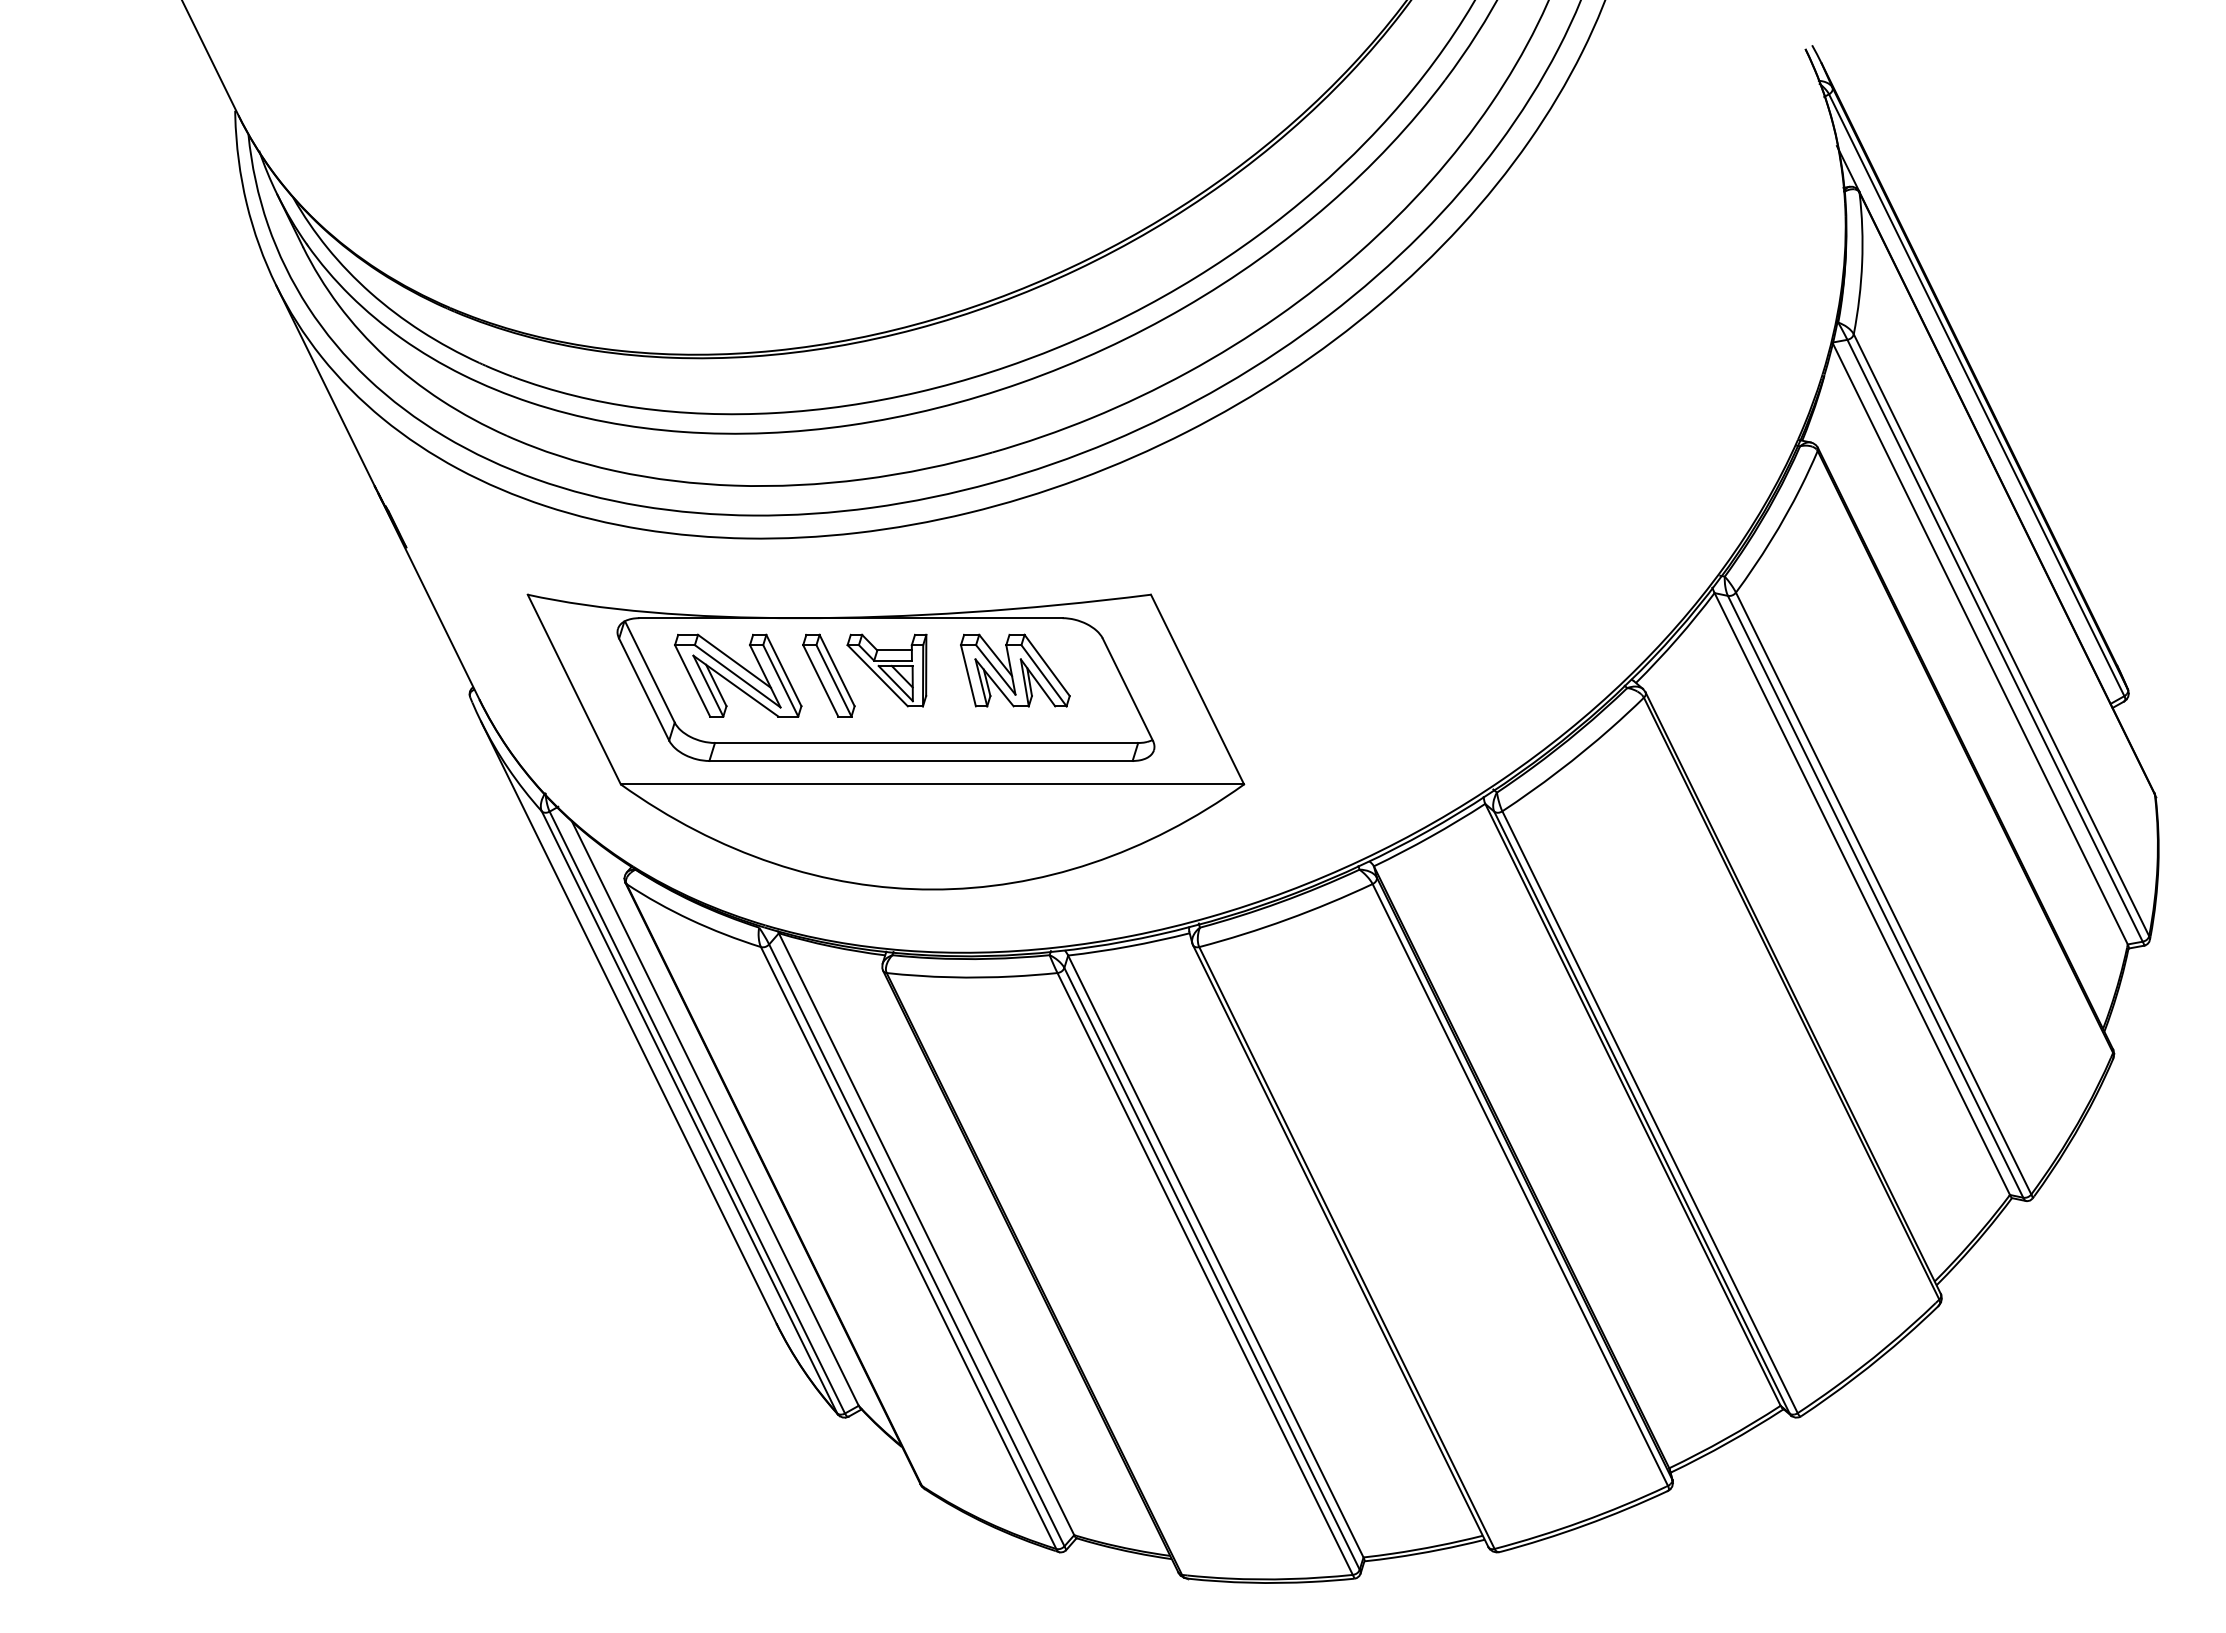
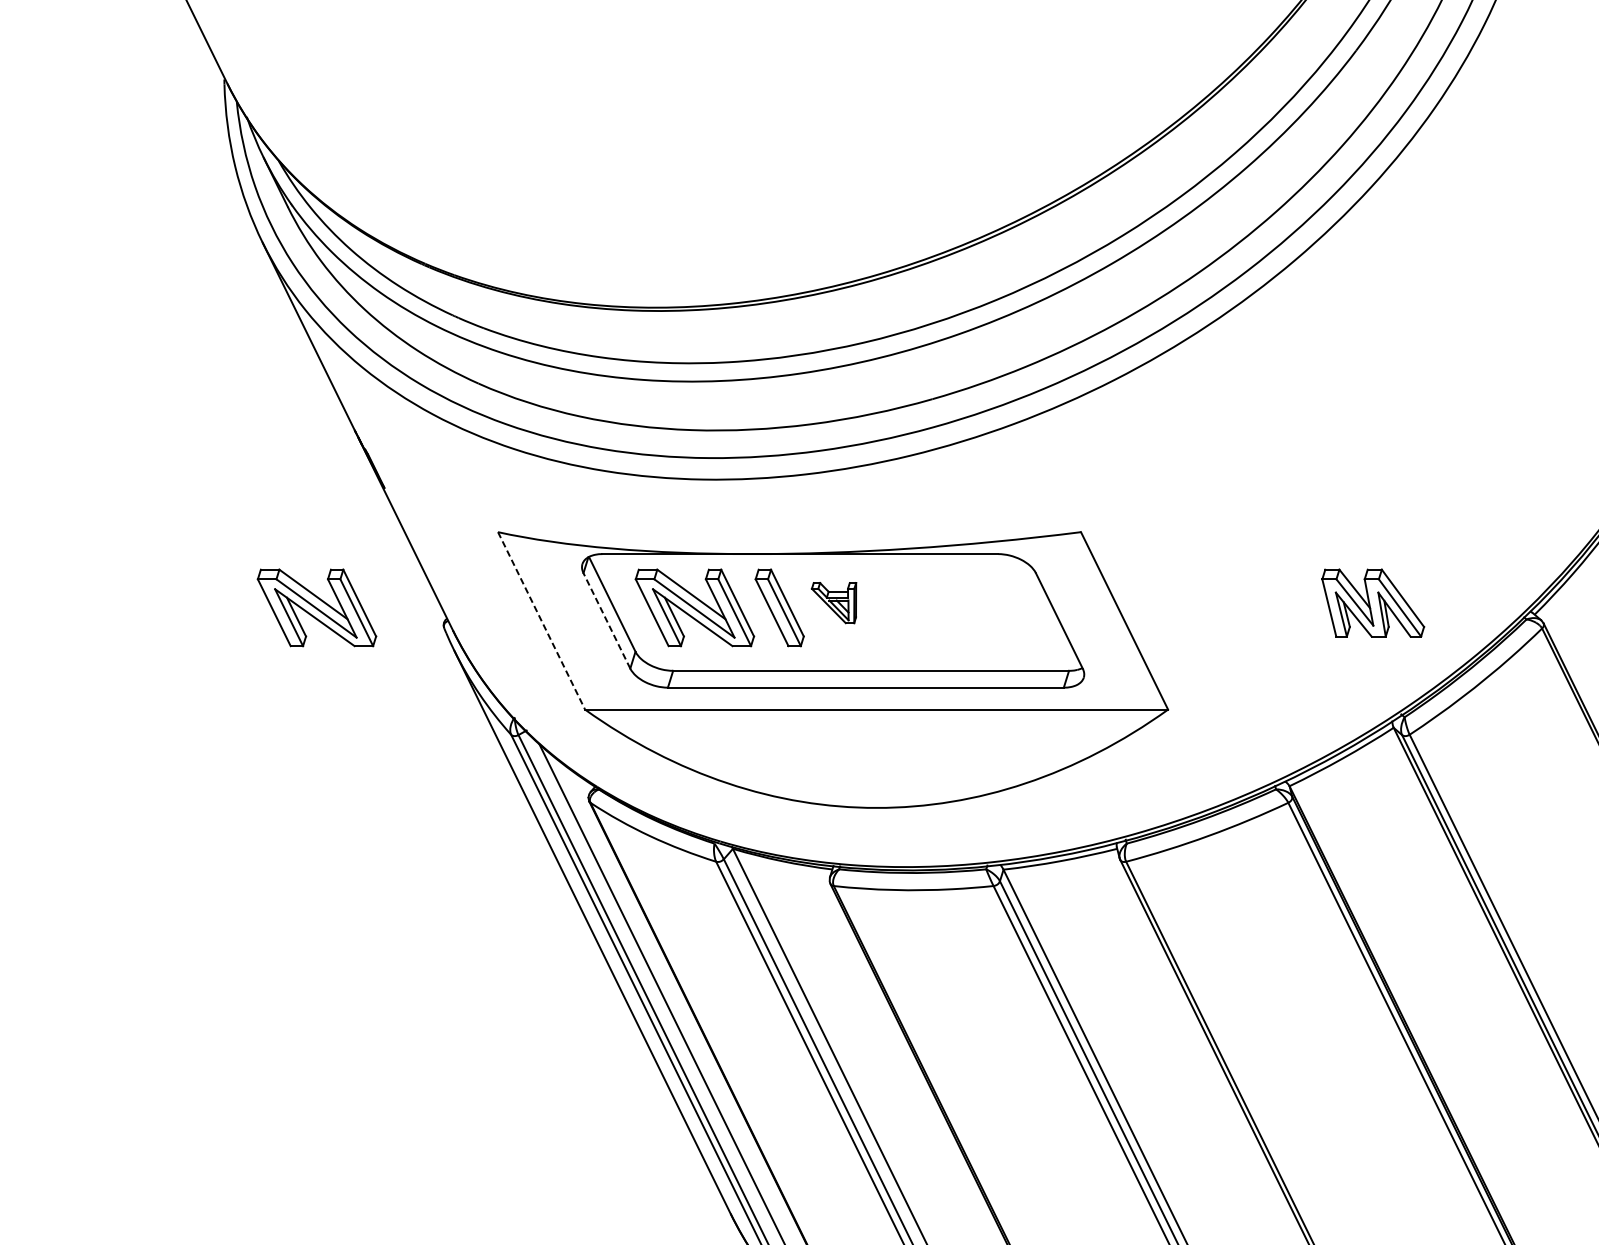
part: (886, 670) -> (833, 603), size x0.6
part: (1015, 670) -> (1373, 603), moved
part: (334, 675) -> (317, 607), added
line: (574, 689) -> (541, 620), solid -> dashed
line: (644, 689) -> (607, 620), solid -> dashed

